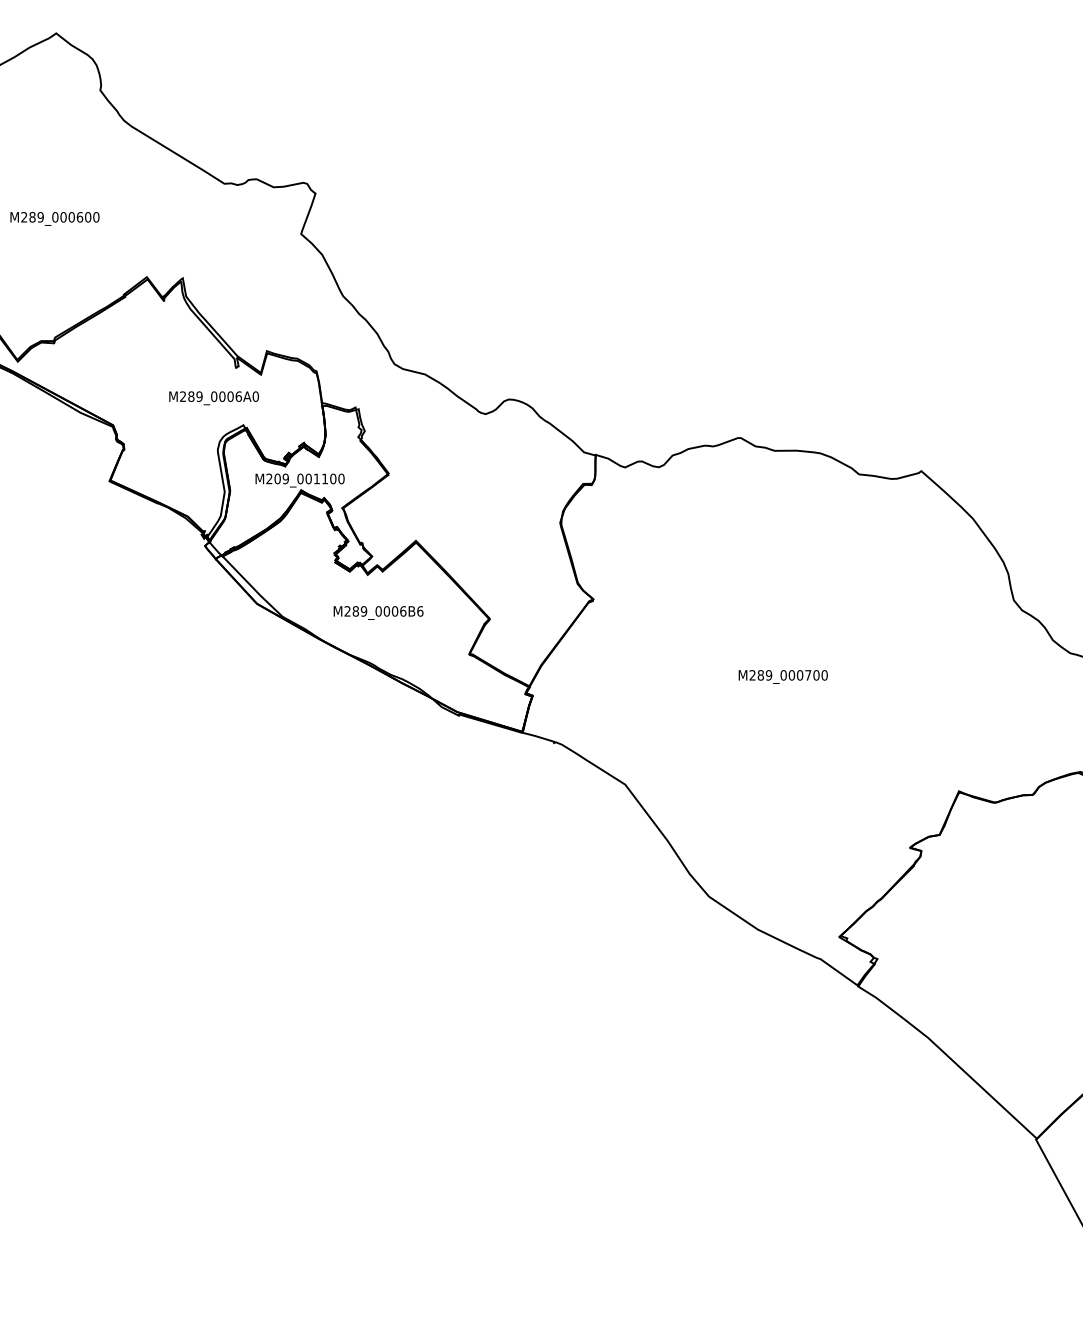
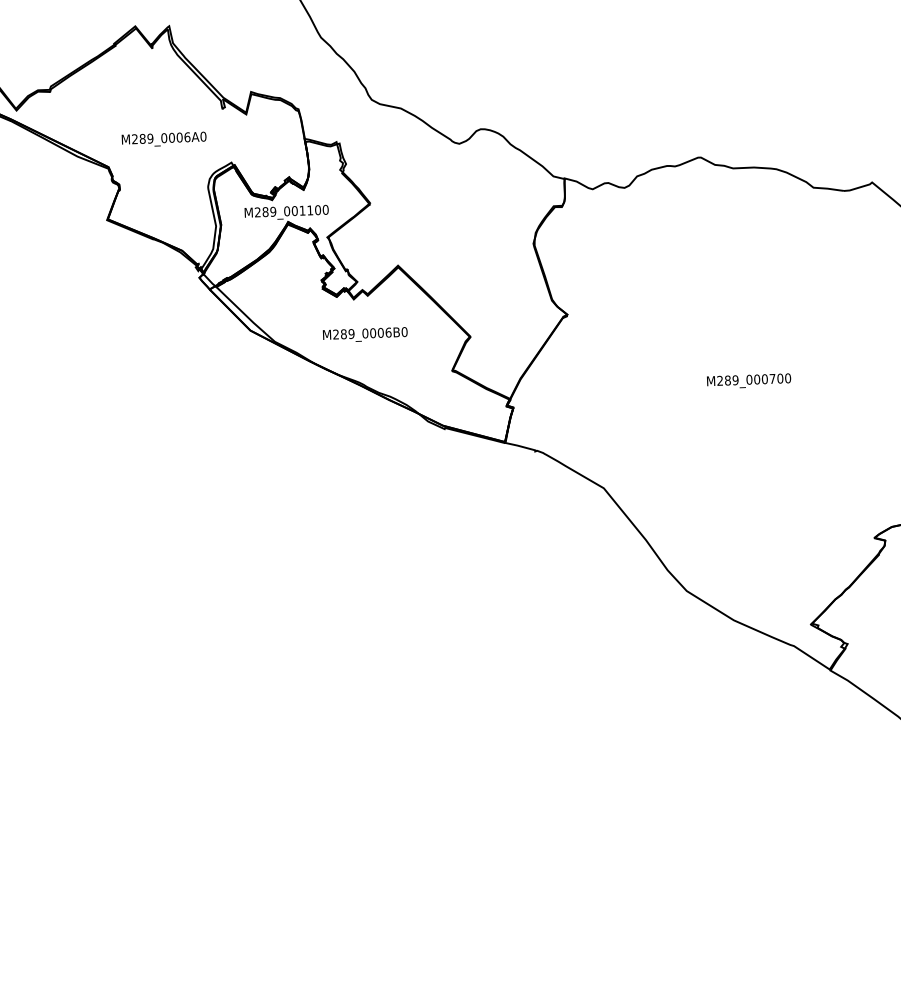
text: (213, 398) -> (163, 139), moved
text: (277, 478) -> (265, 211), M209_001100 -> M289_001100
text: (420, 611) -> (404, 332), M289_0006B6 -> M289_0006B0

